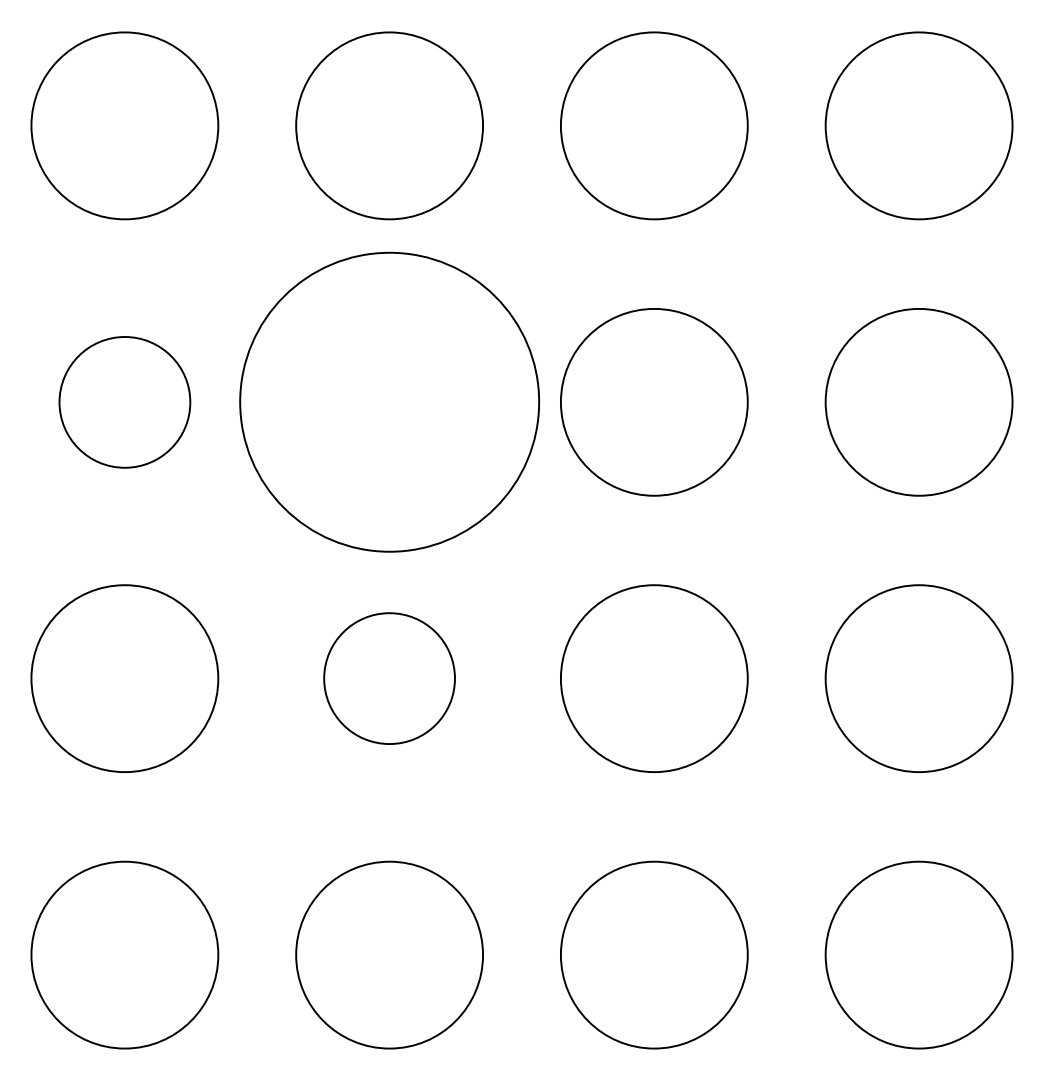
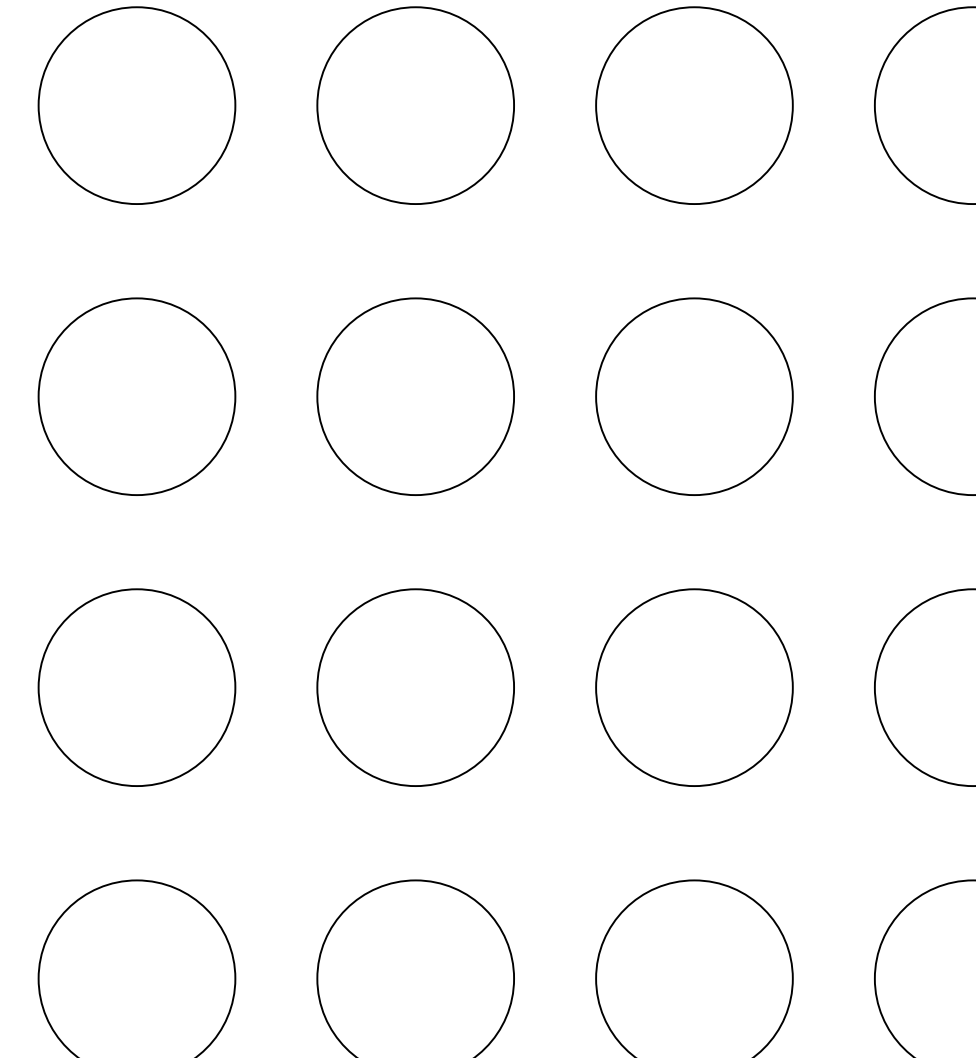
part: (124, 402) -> (136, 396), size x1.43
part: (389, 402) -> (415, 396), size x0.62
part: (389, 678) -> (415, 687), size x1.43

